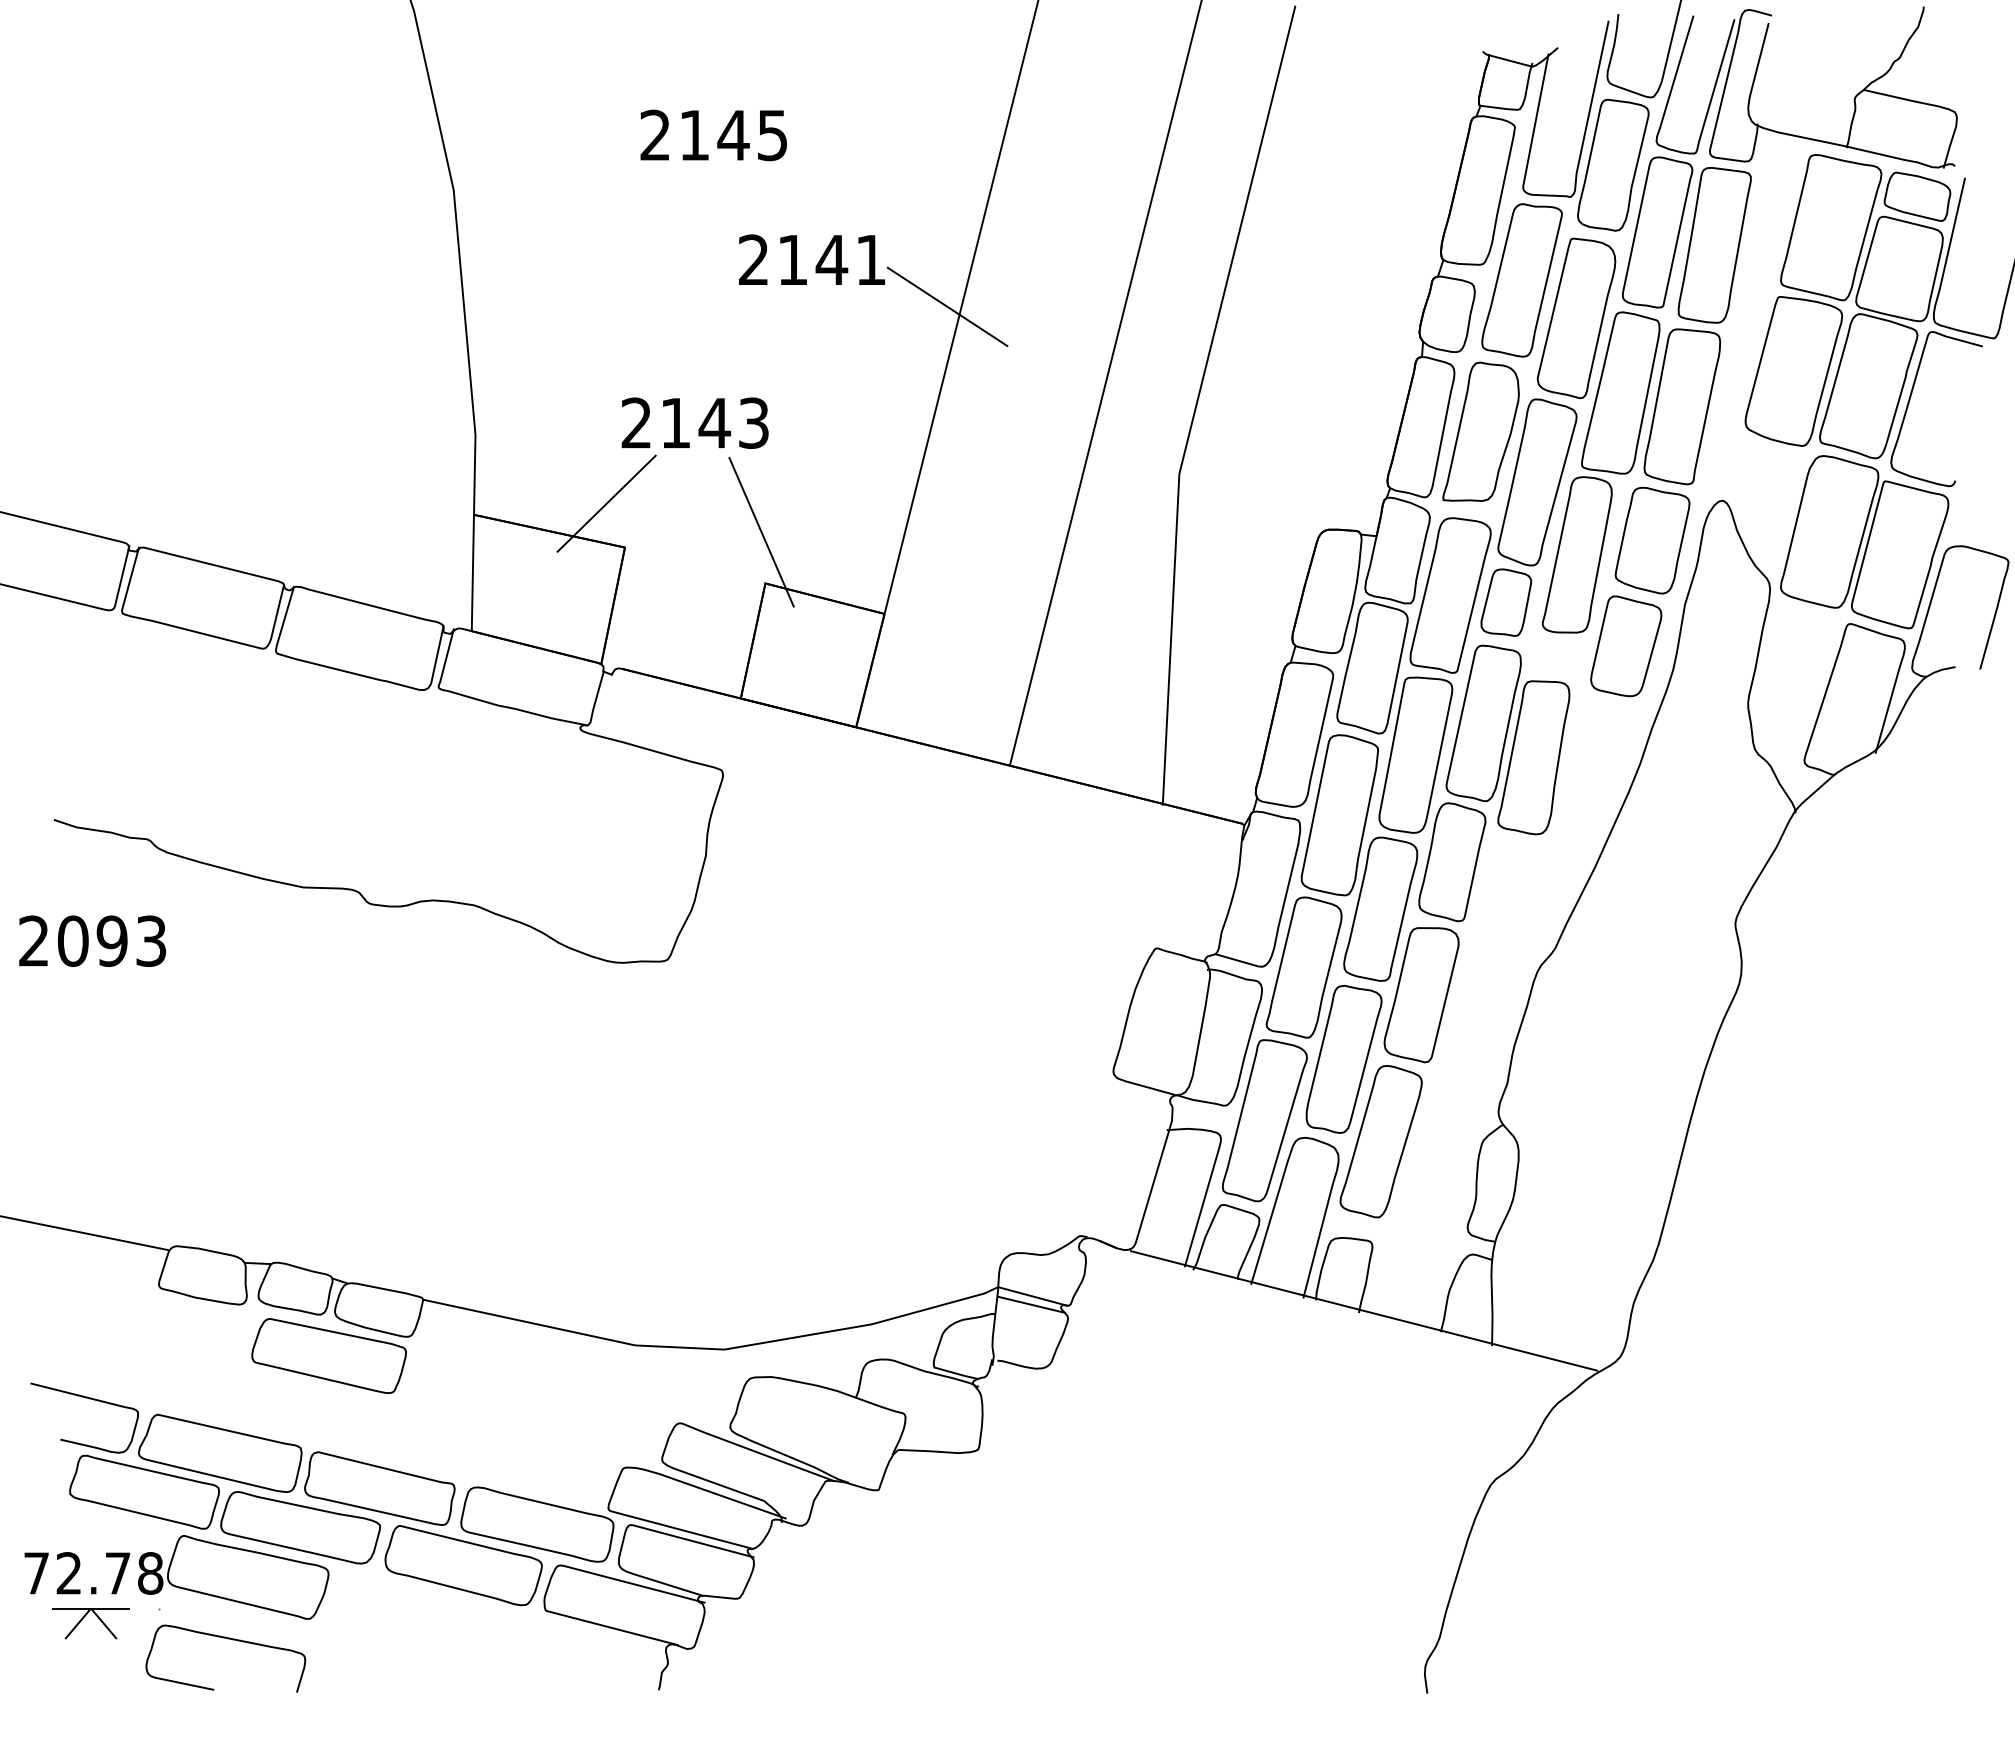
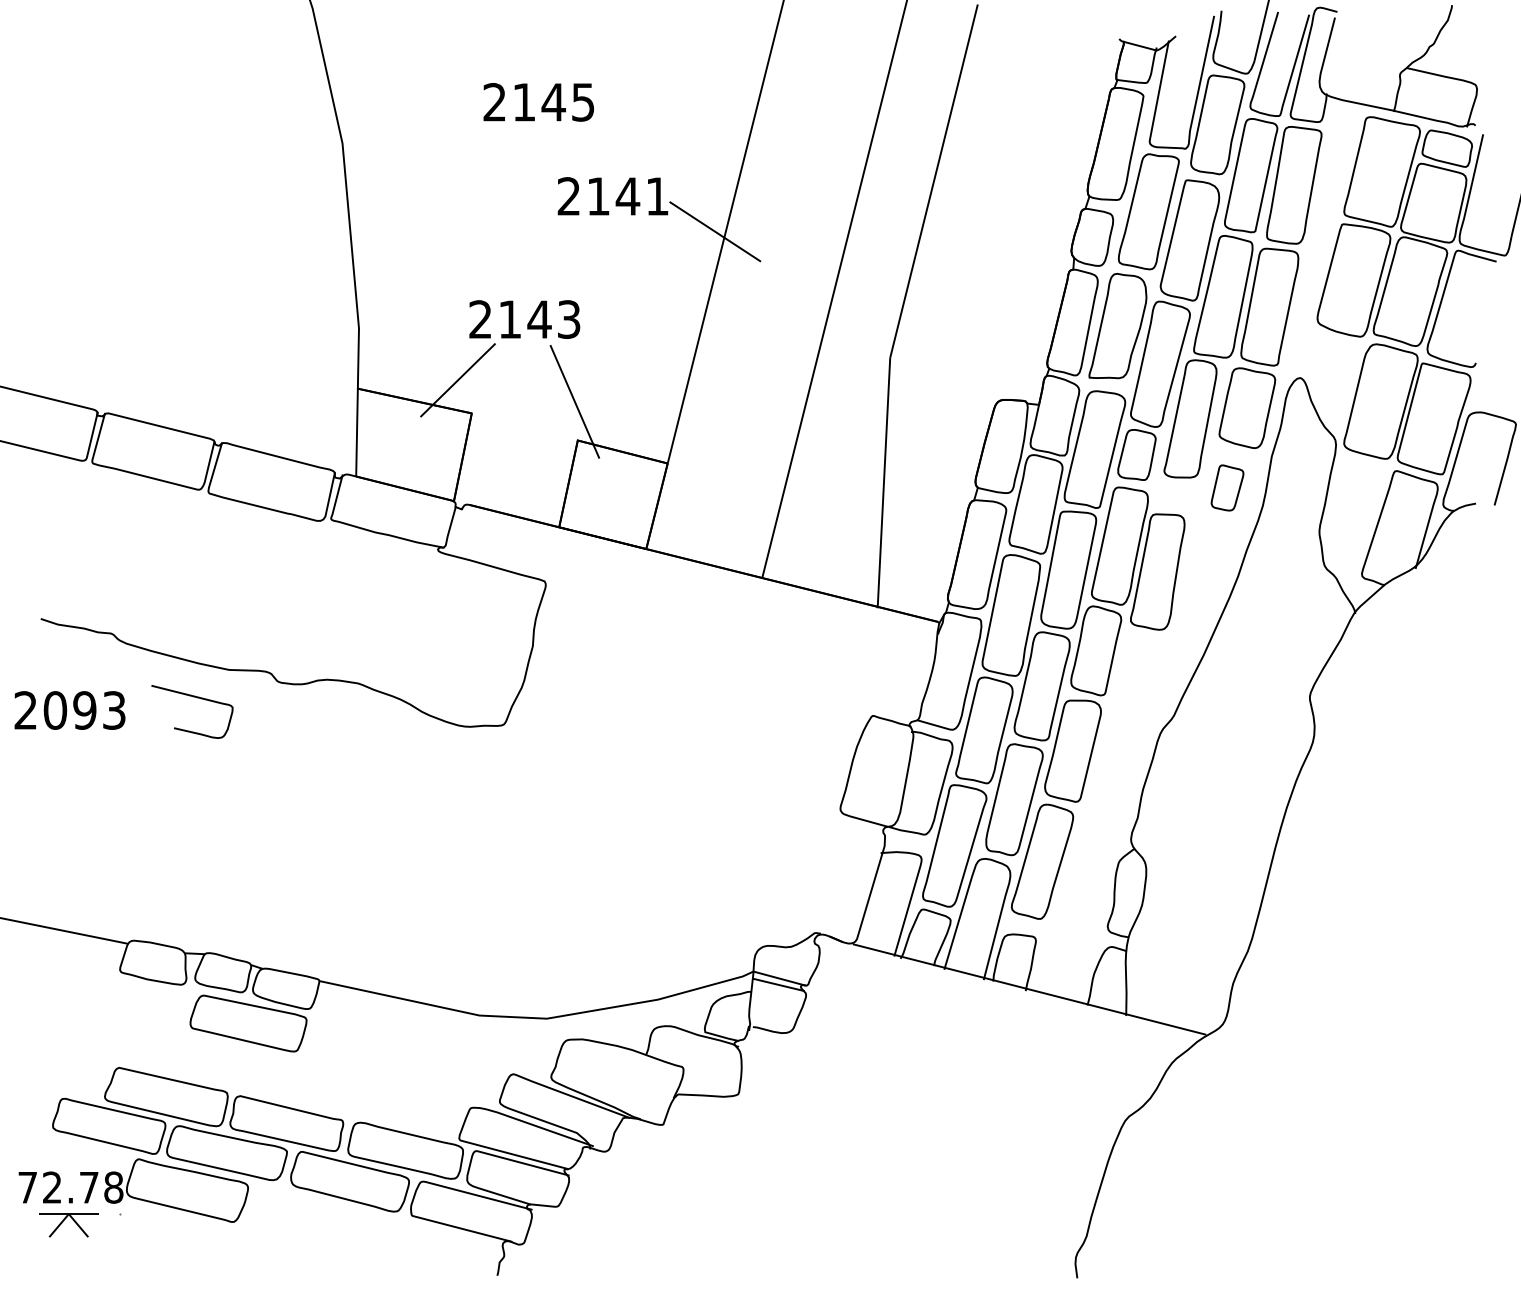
part: (1626, 646) -> (1227, 488), size x0.6
curve: (89, 1399) -> (195, 697), moved
curve: (227, 1639) -> (171, 1237), removed

